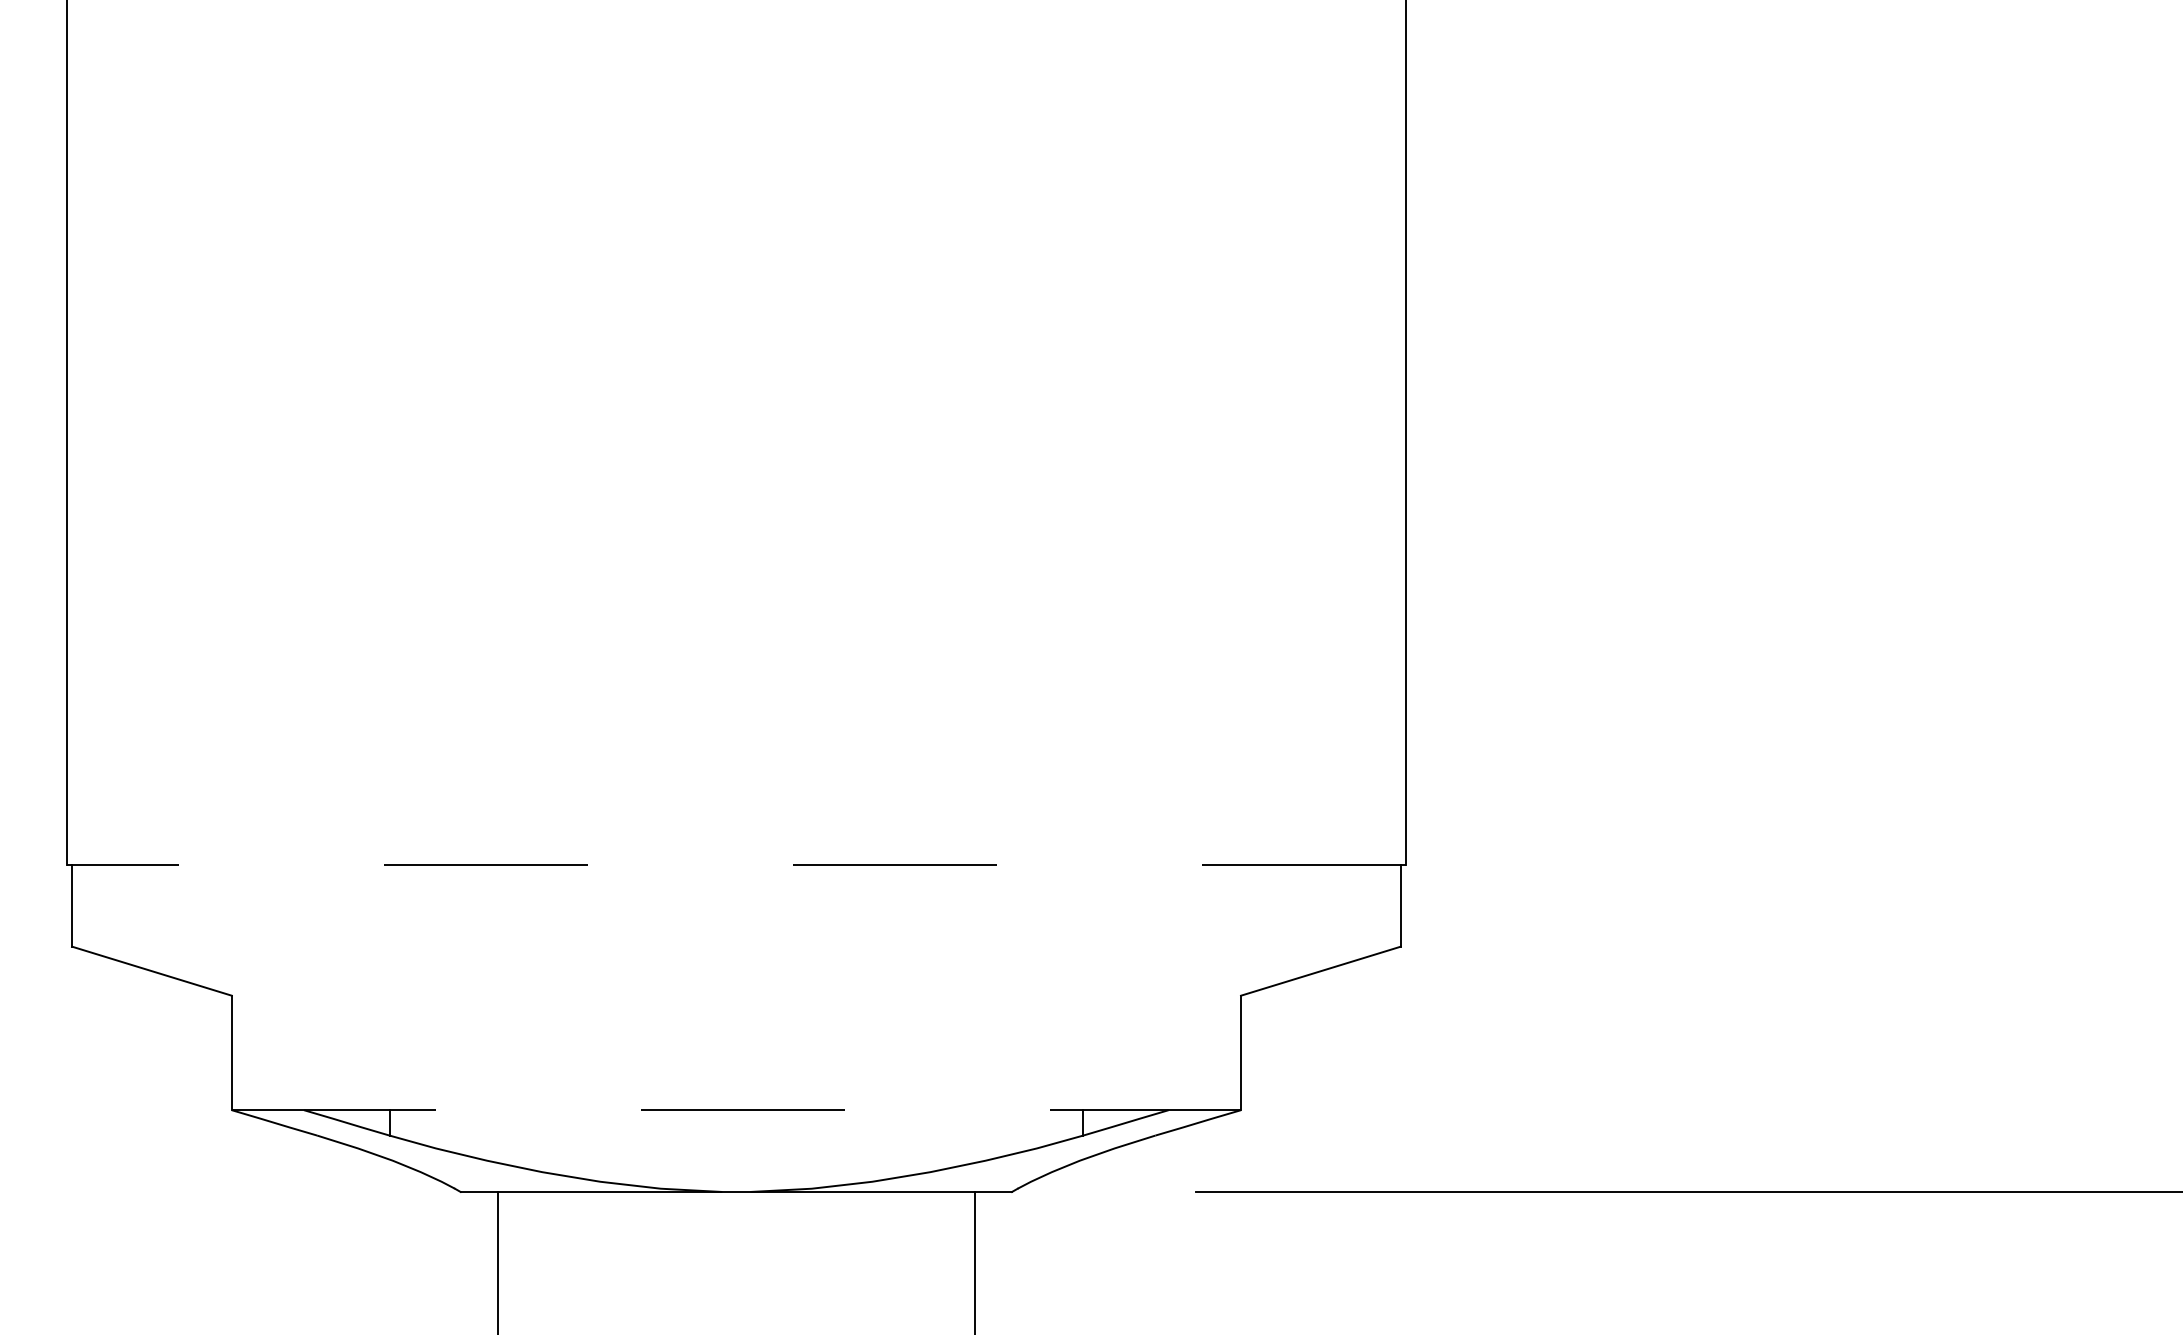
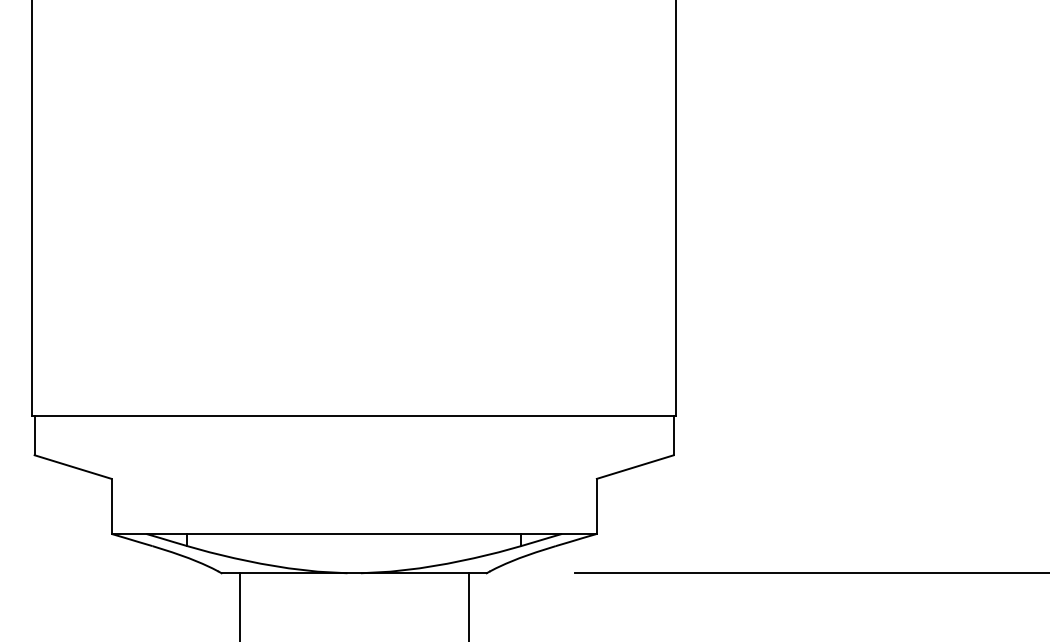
line: (734, 863) -> (353, 415), dashed -> solid
line: (737, 1109) -> (354, 533), dashed -> solid

